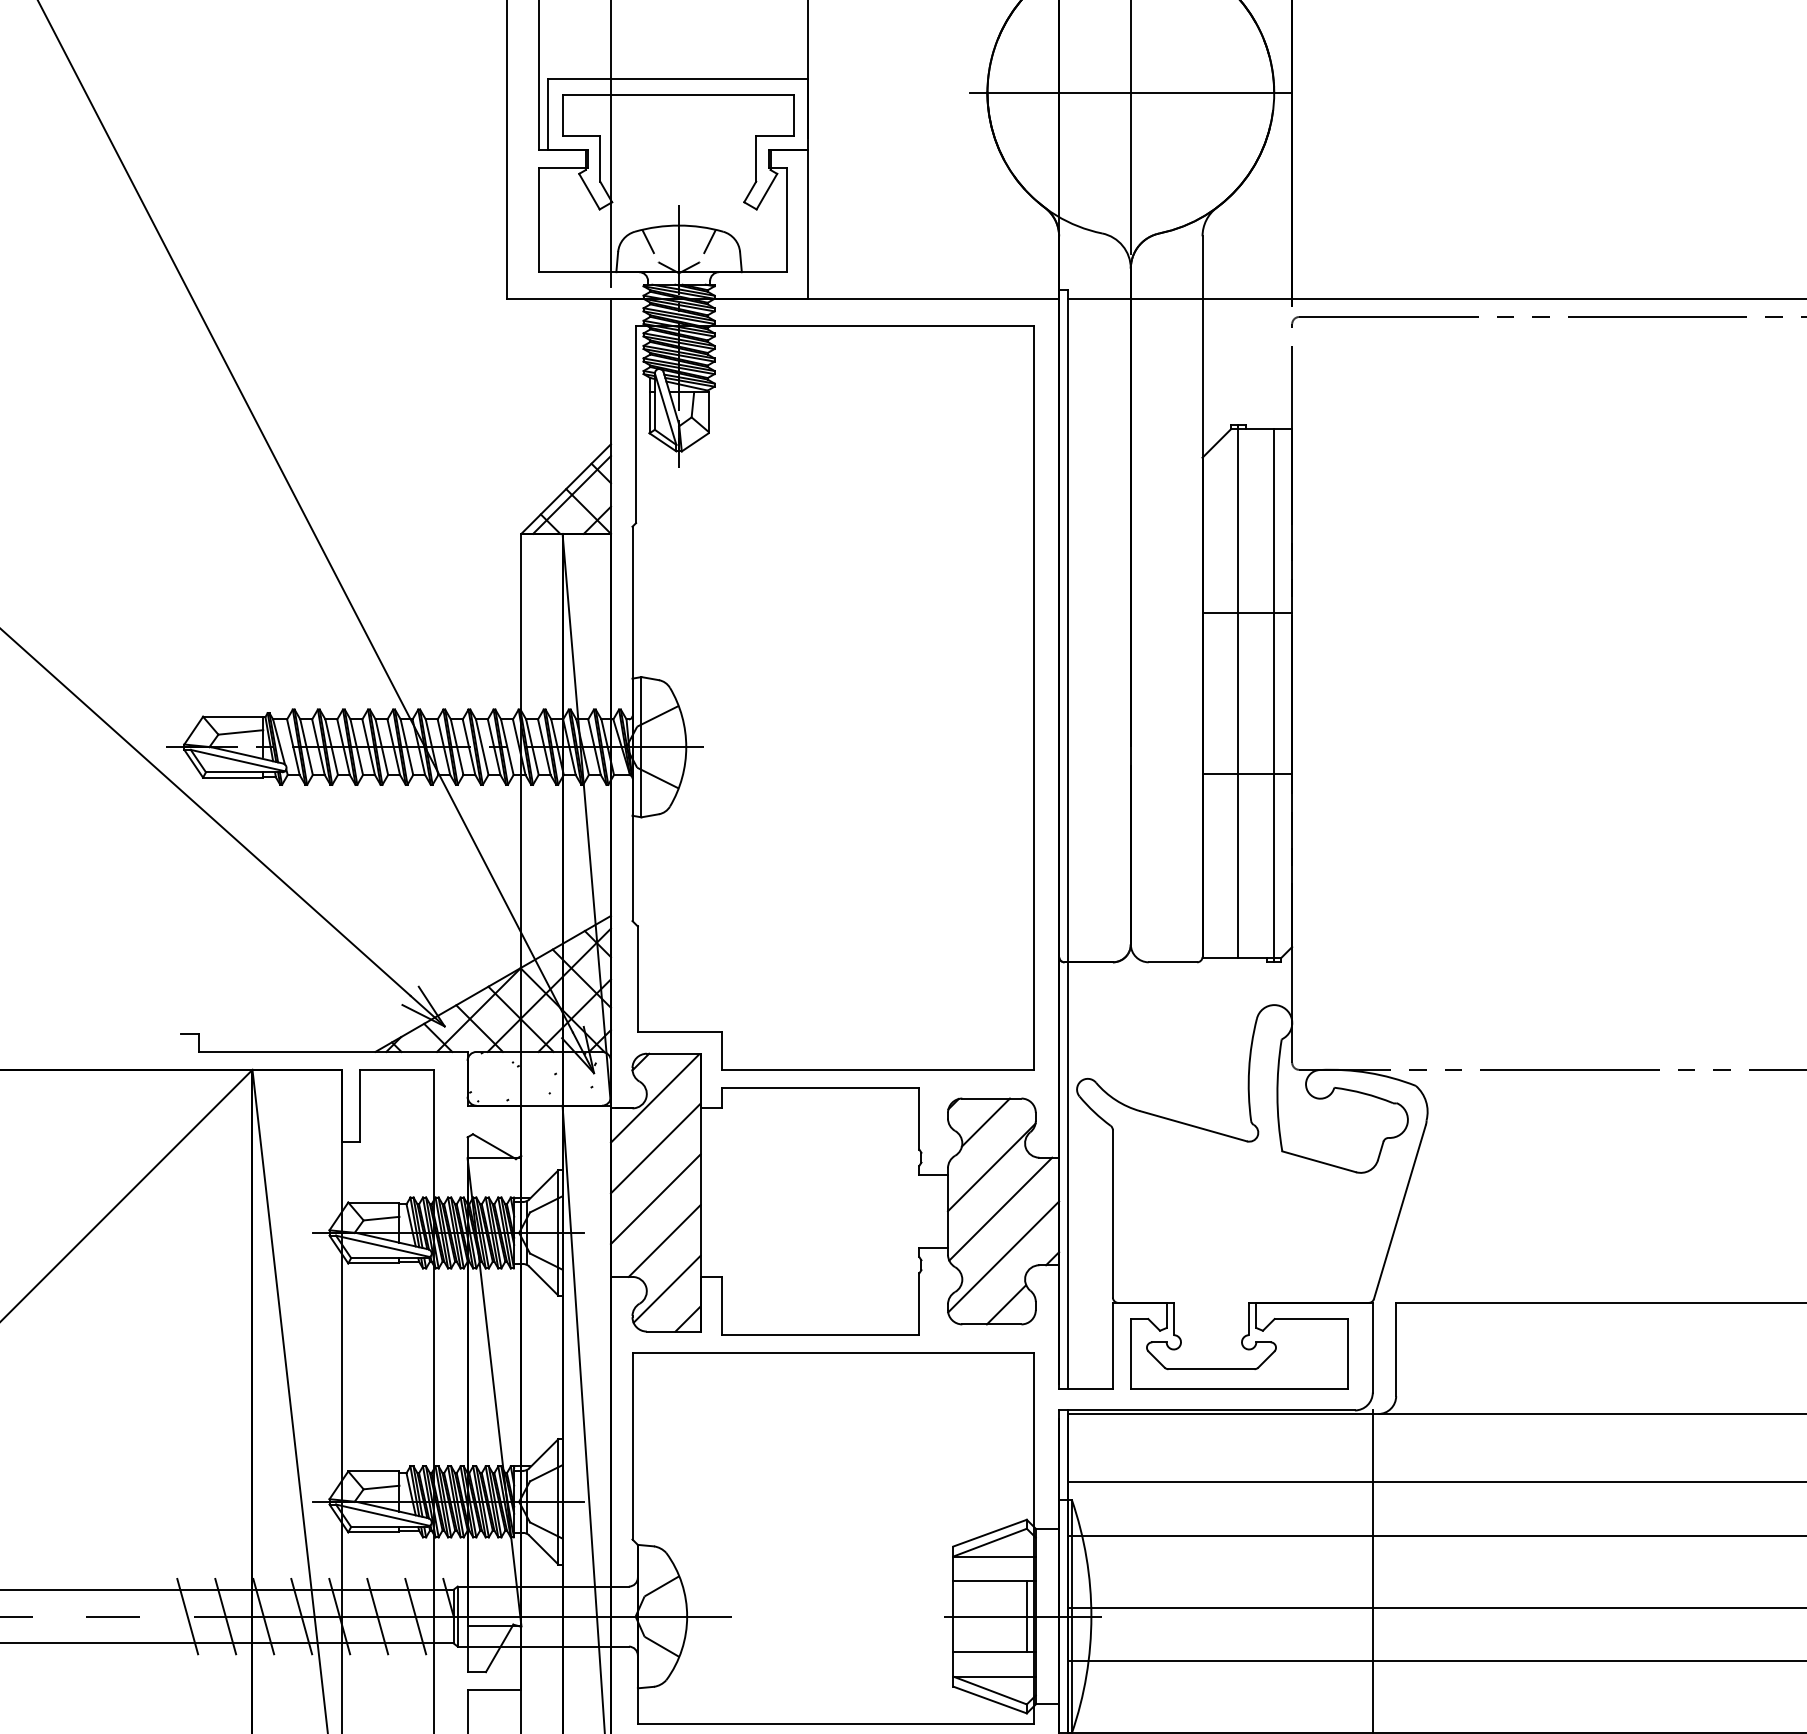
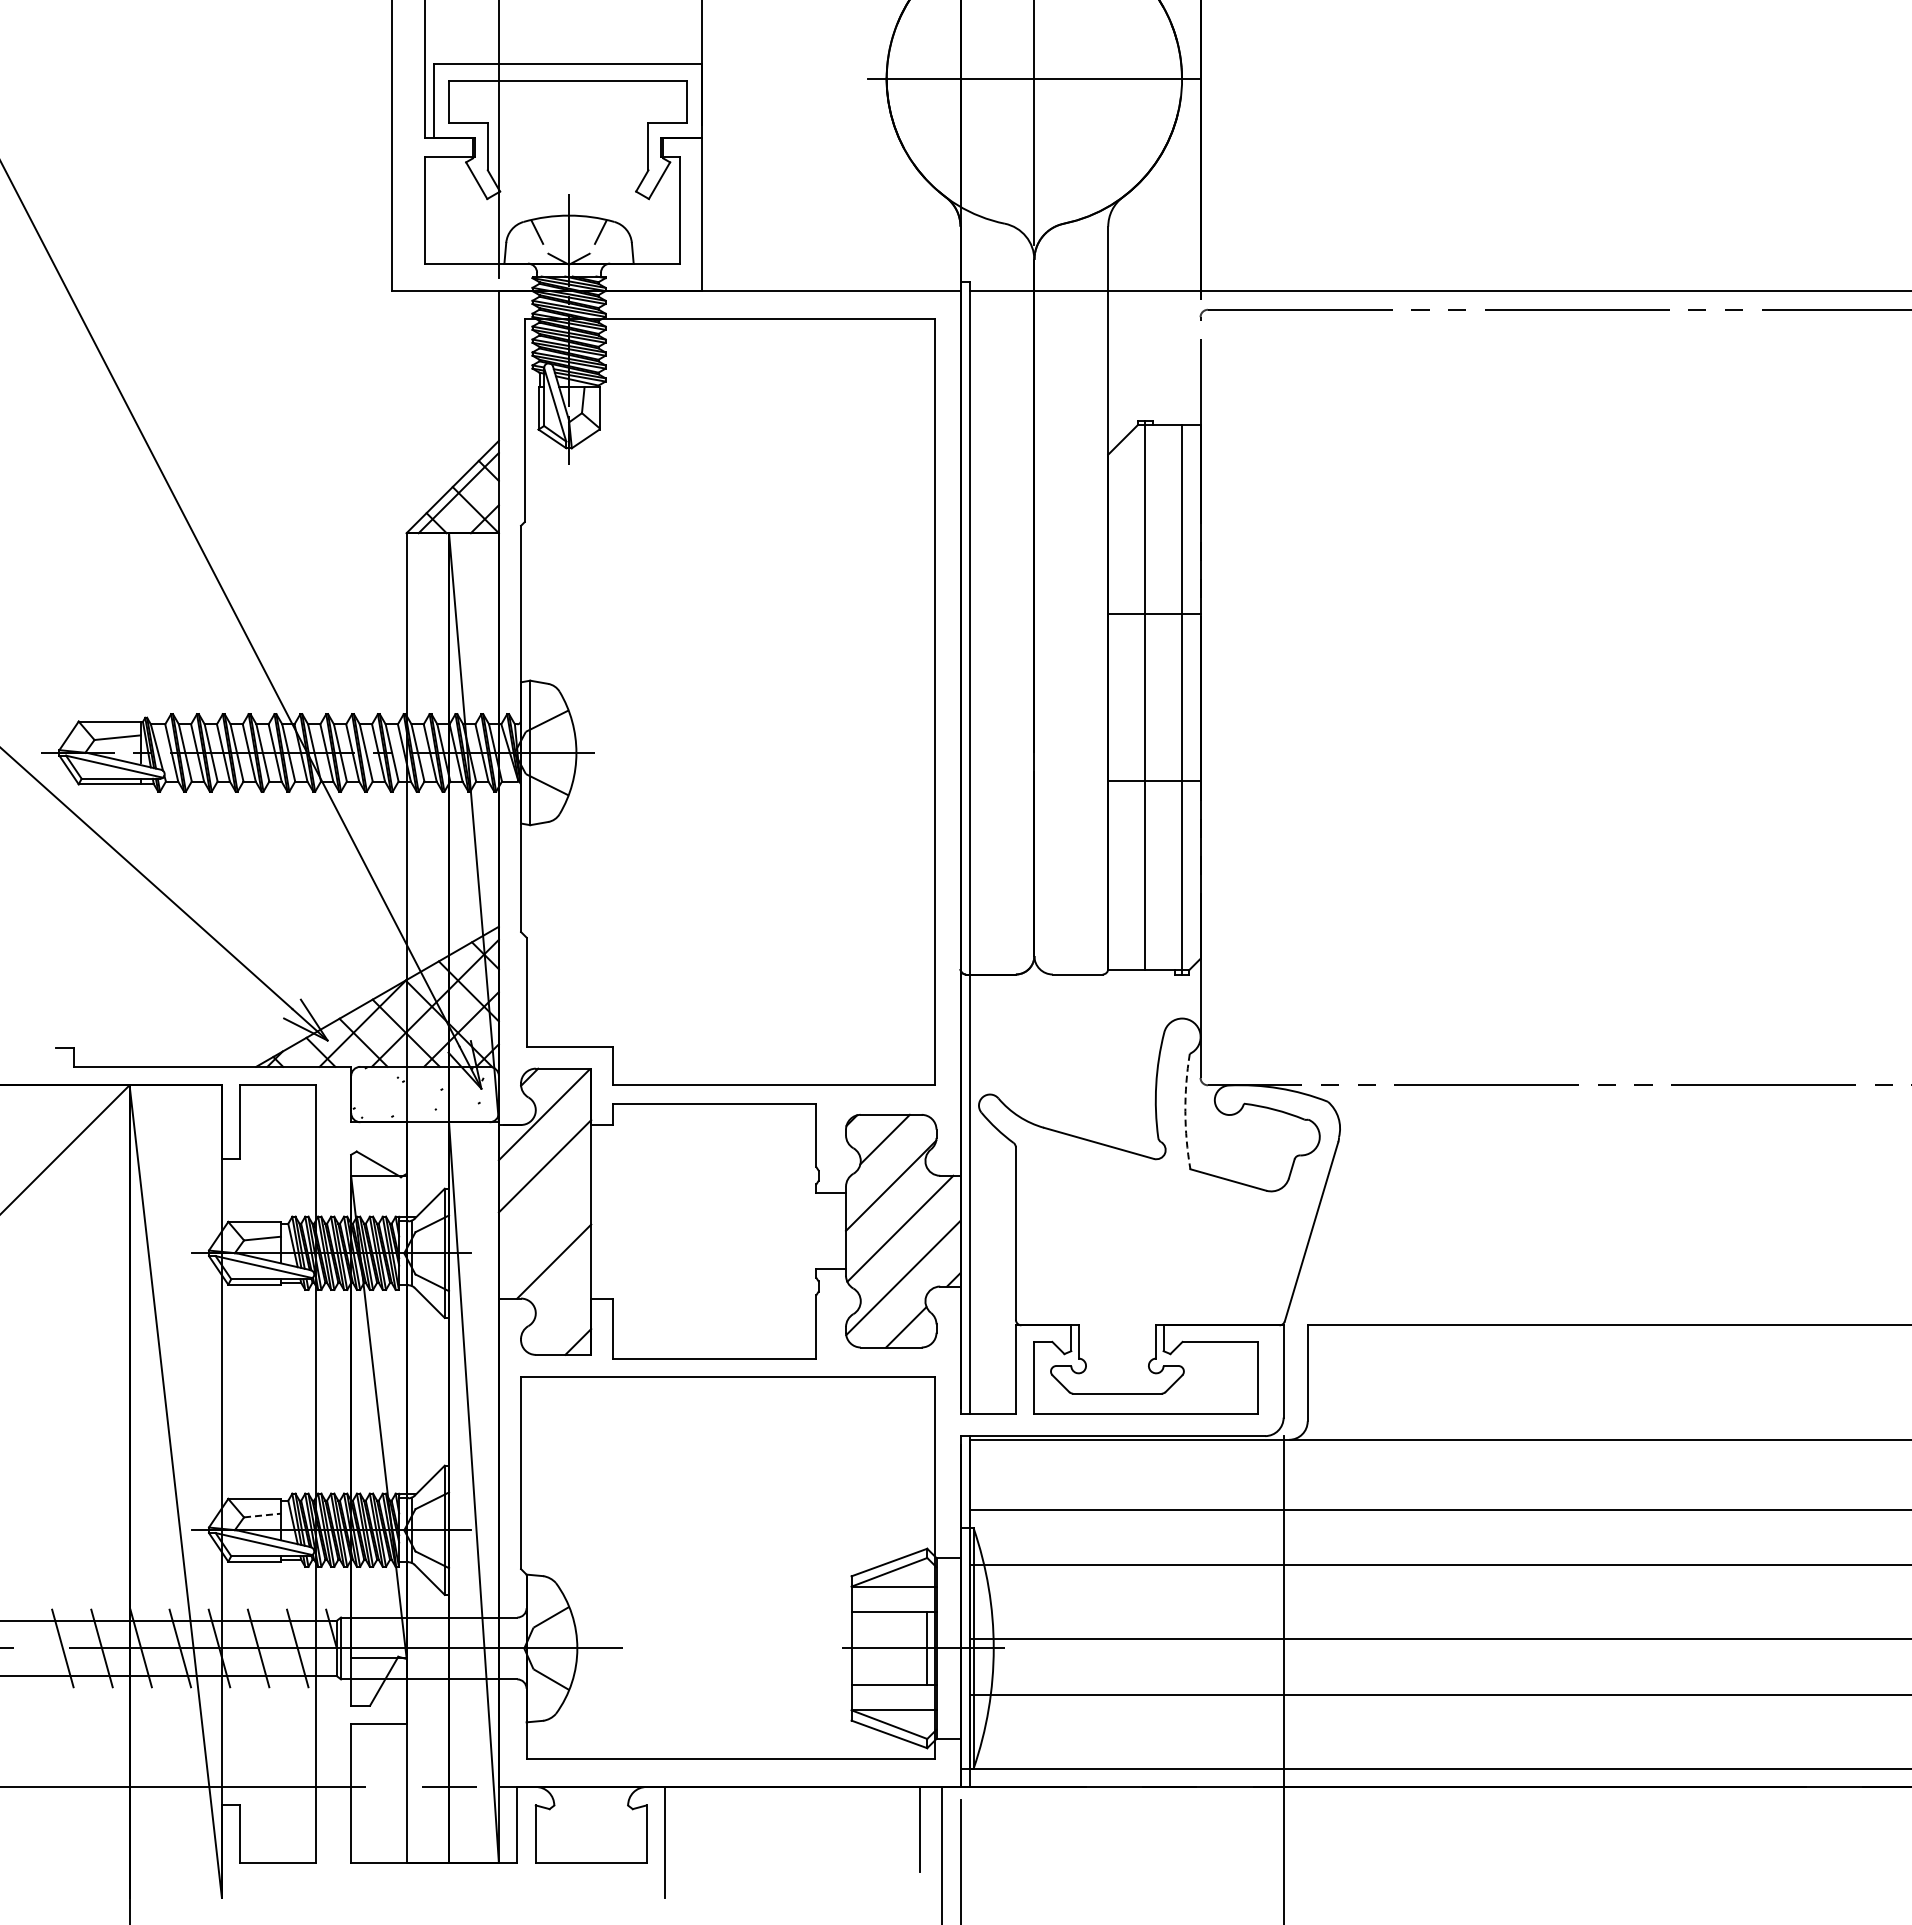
arc: (1277, 1095) -> (1185, 1111), solid -> dashed
line: (655, 1199) -> (544, 1218), removed
line: (666, 1288) -> (556, 1310), removed
line: (381, 1487) -> (262, 1515), solid -> dashed

